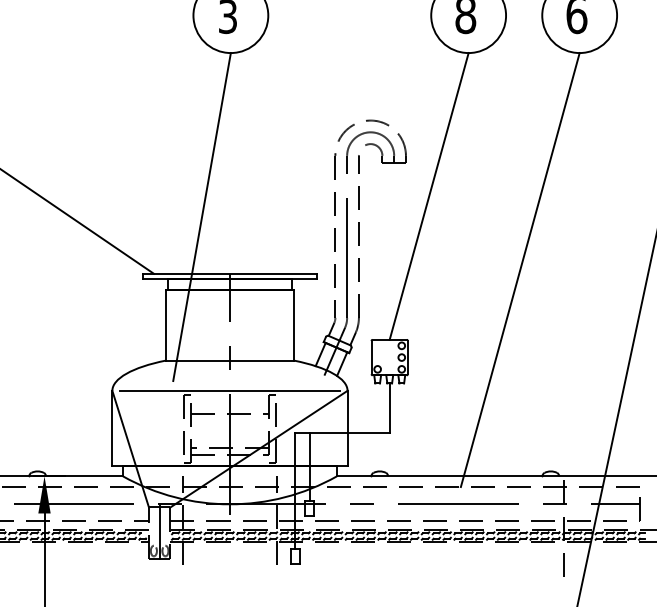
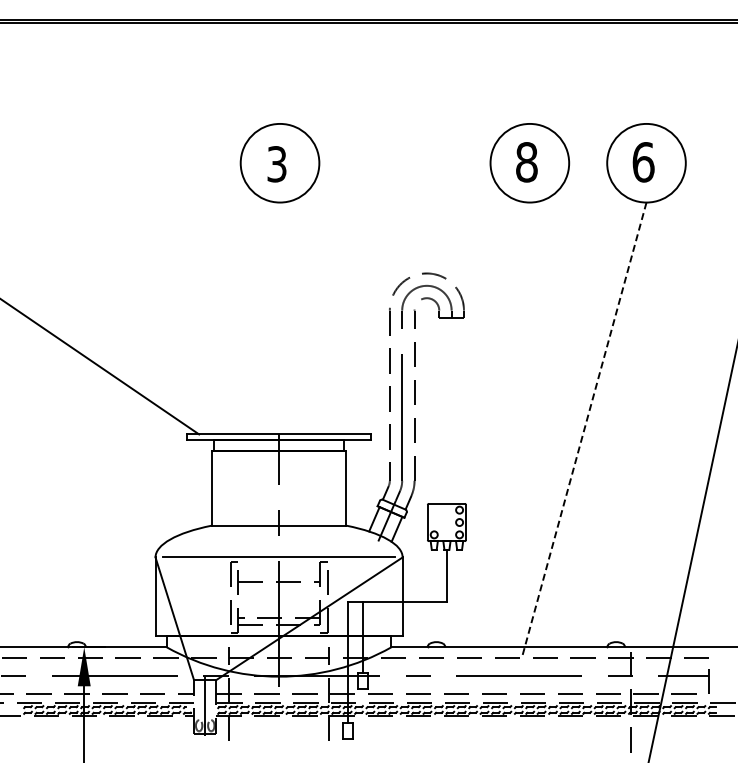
line: (428, 195) -> (487, 352), removed
line: (201, 216) -> (249, 374), removed
line: (519, 270) -> (583, 431), solid -> dashed

